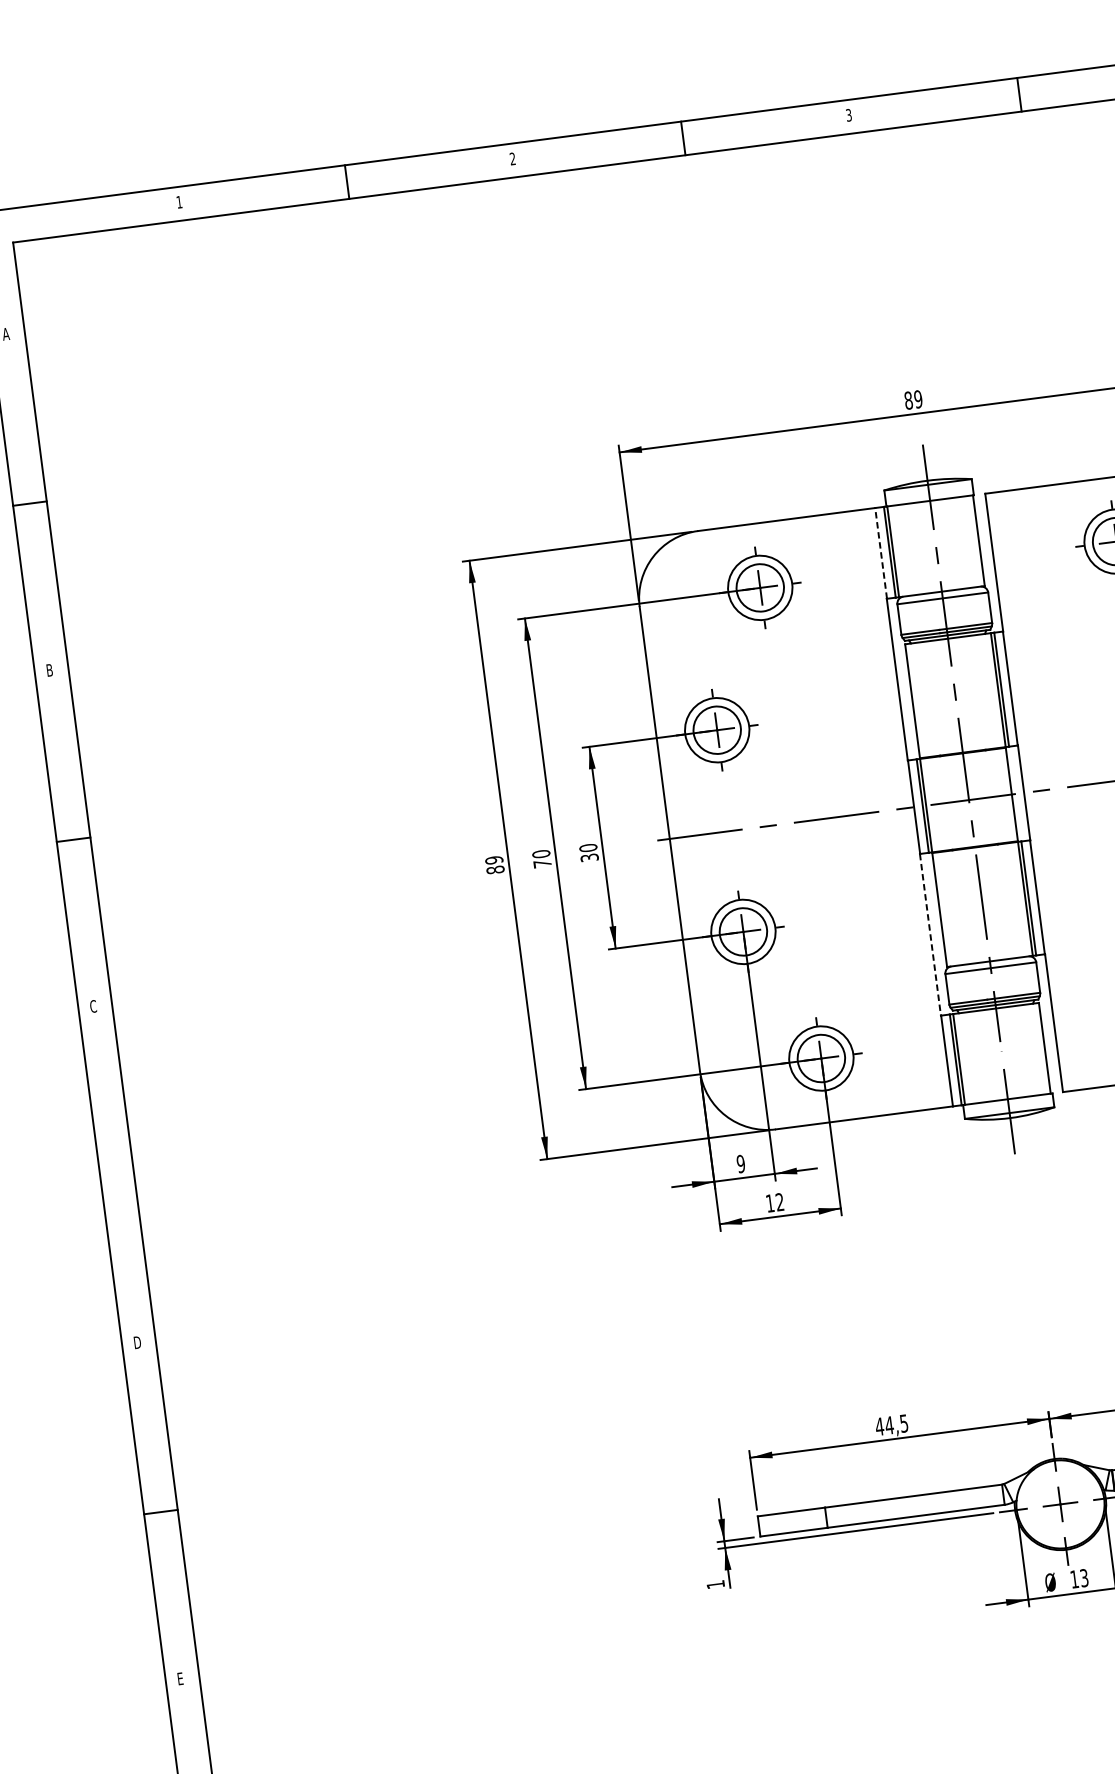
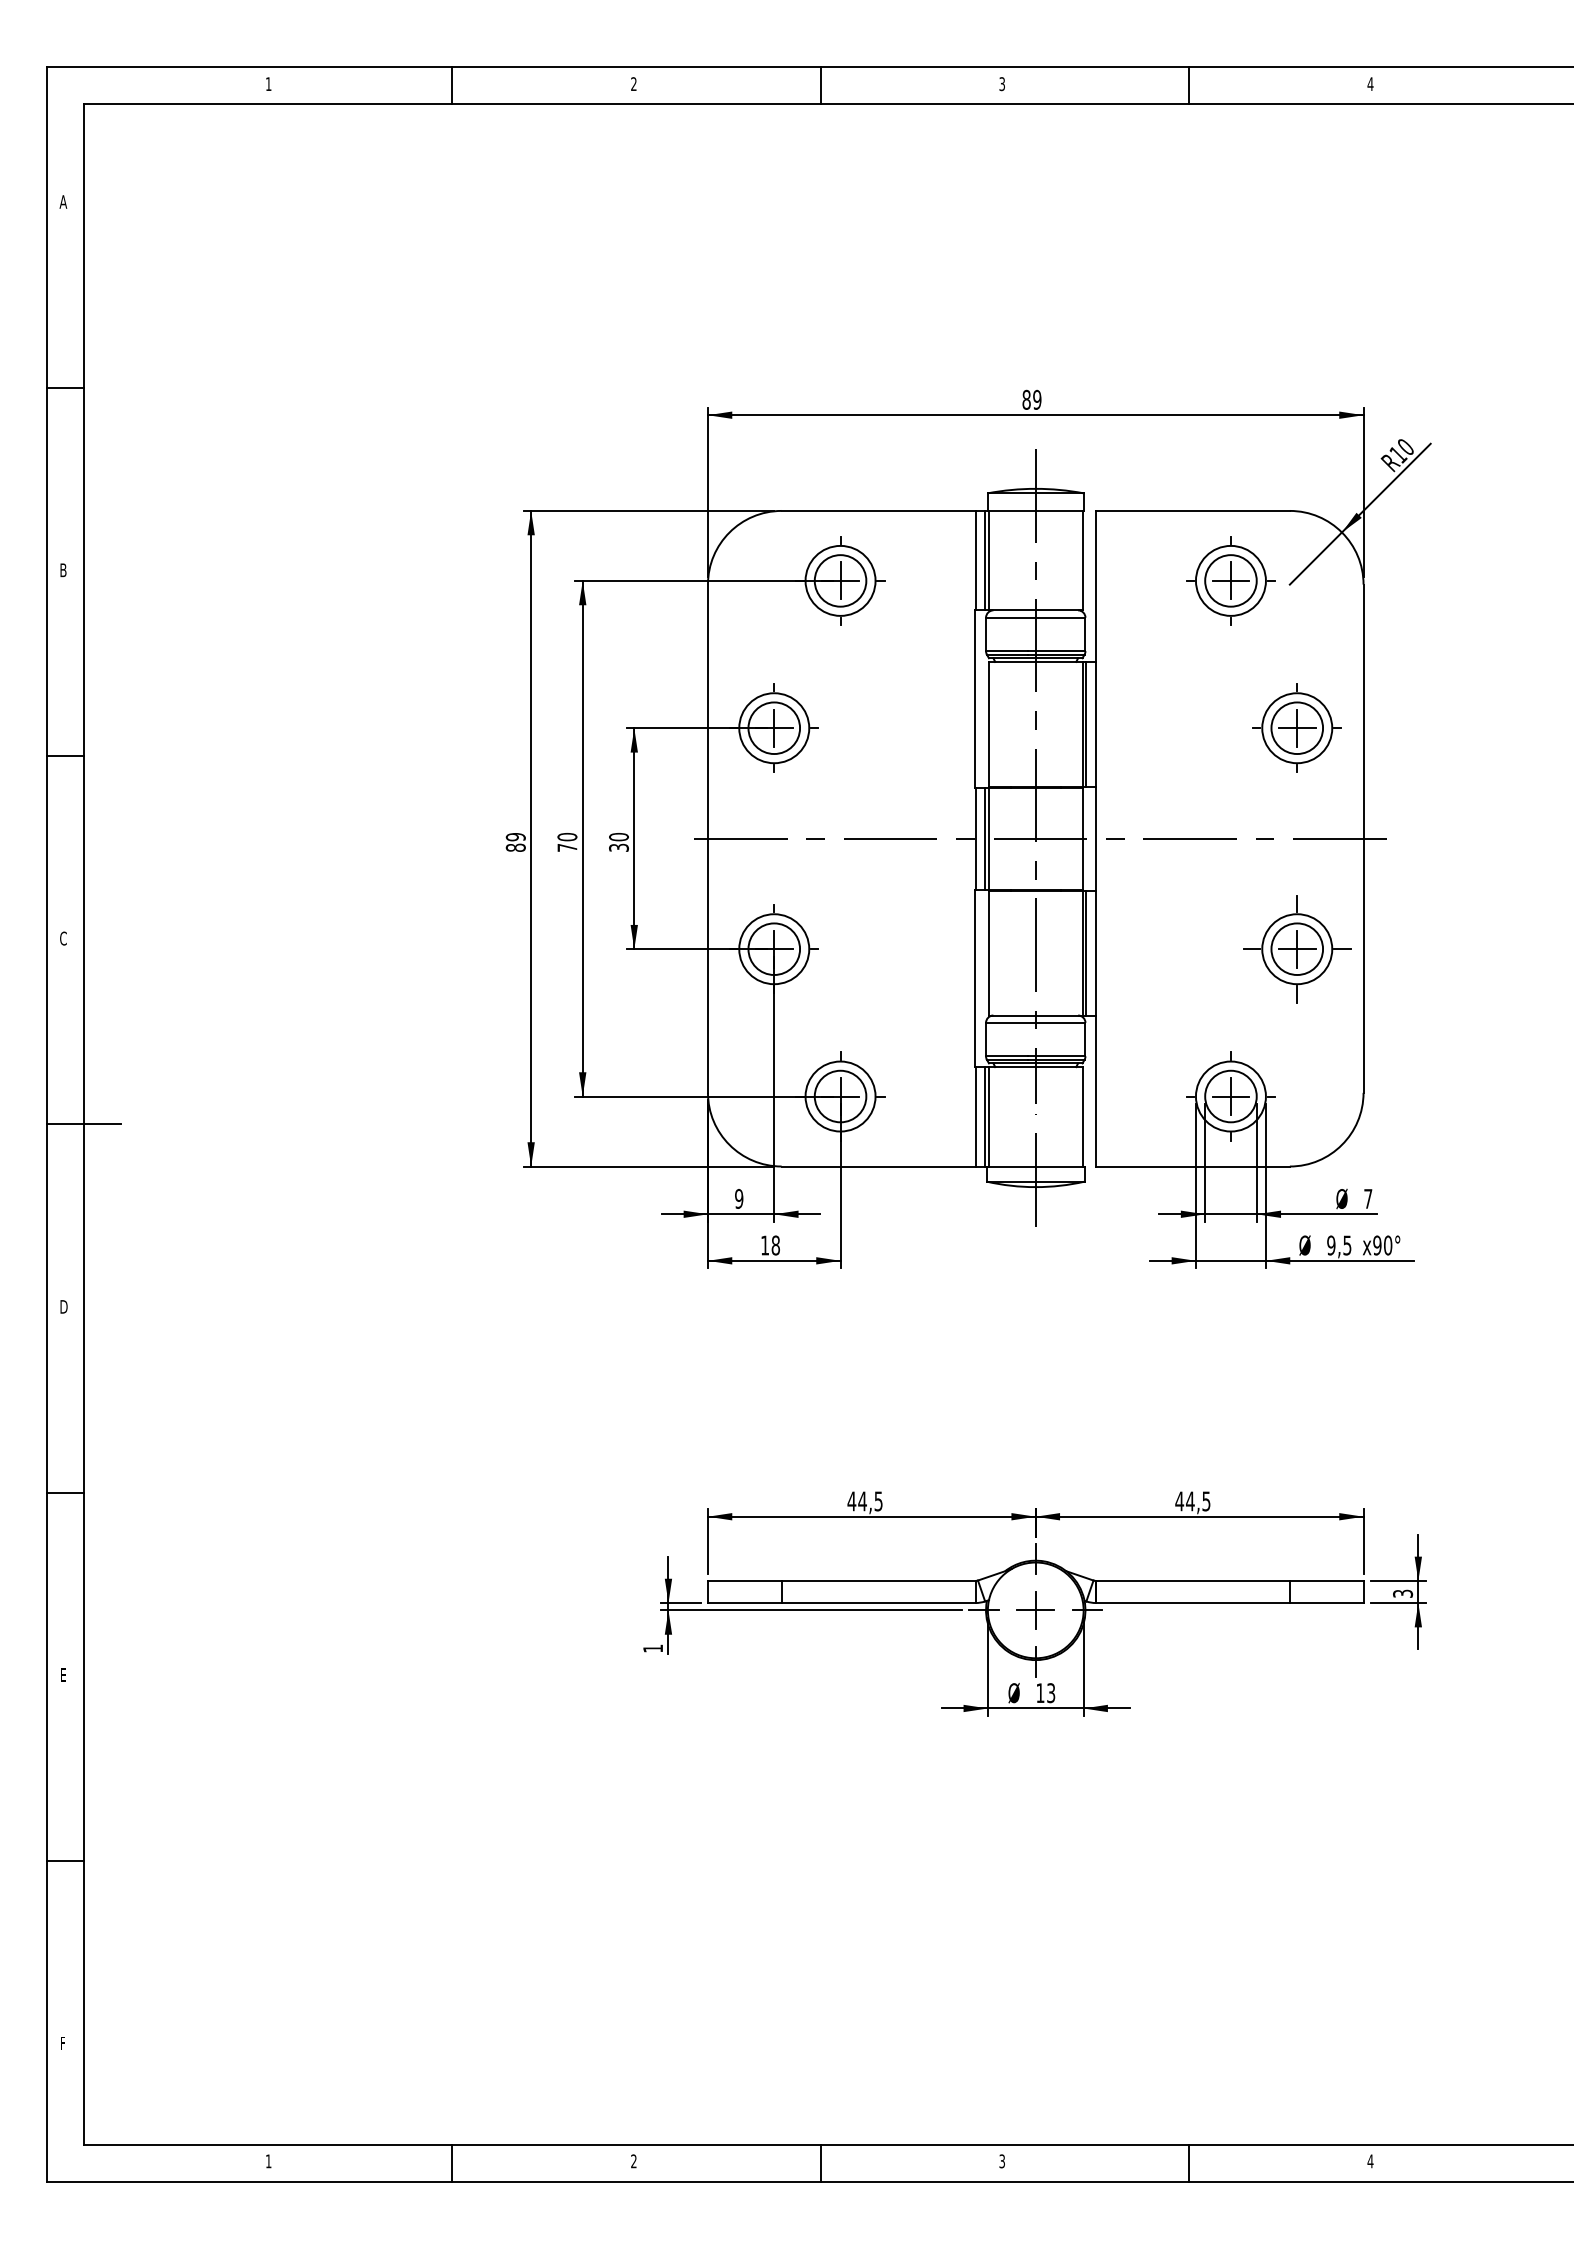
line: (881, 553) -> (975, 560), dashed -> solid
line: (930, 934) -> (975, 978), dashed -> solid
line: (133, 1173) -> (83, 1124), added
text: (779, 1202) -> (775, 1245), 12 -> 18

